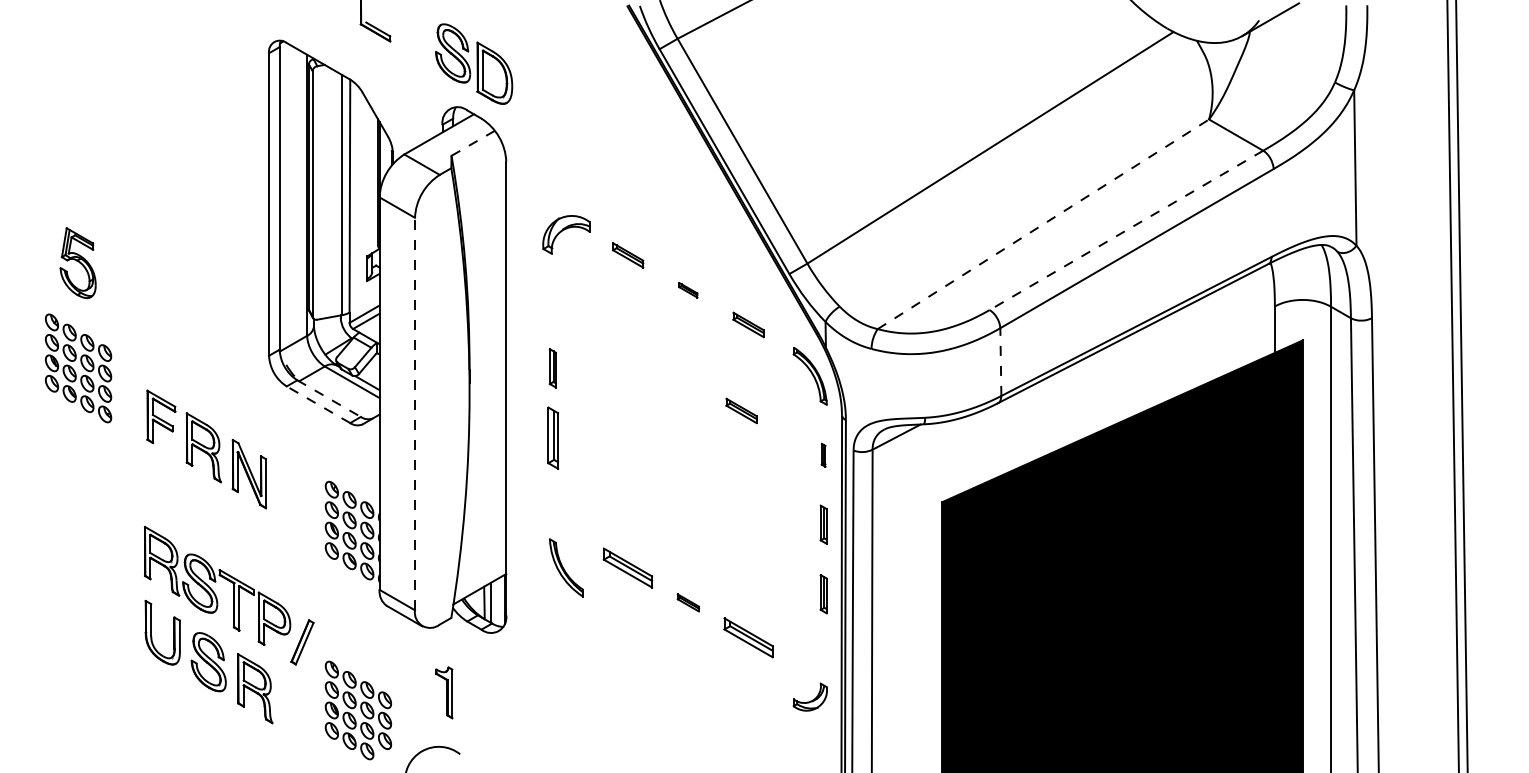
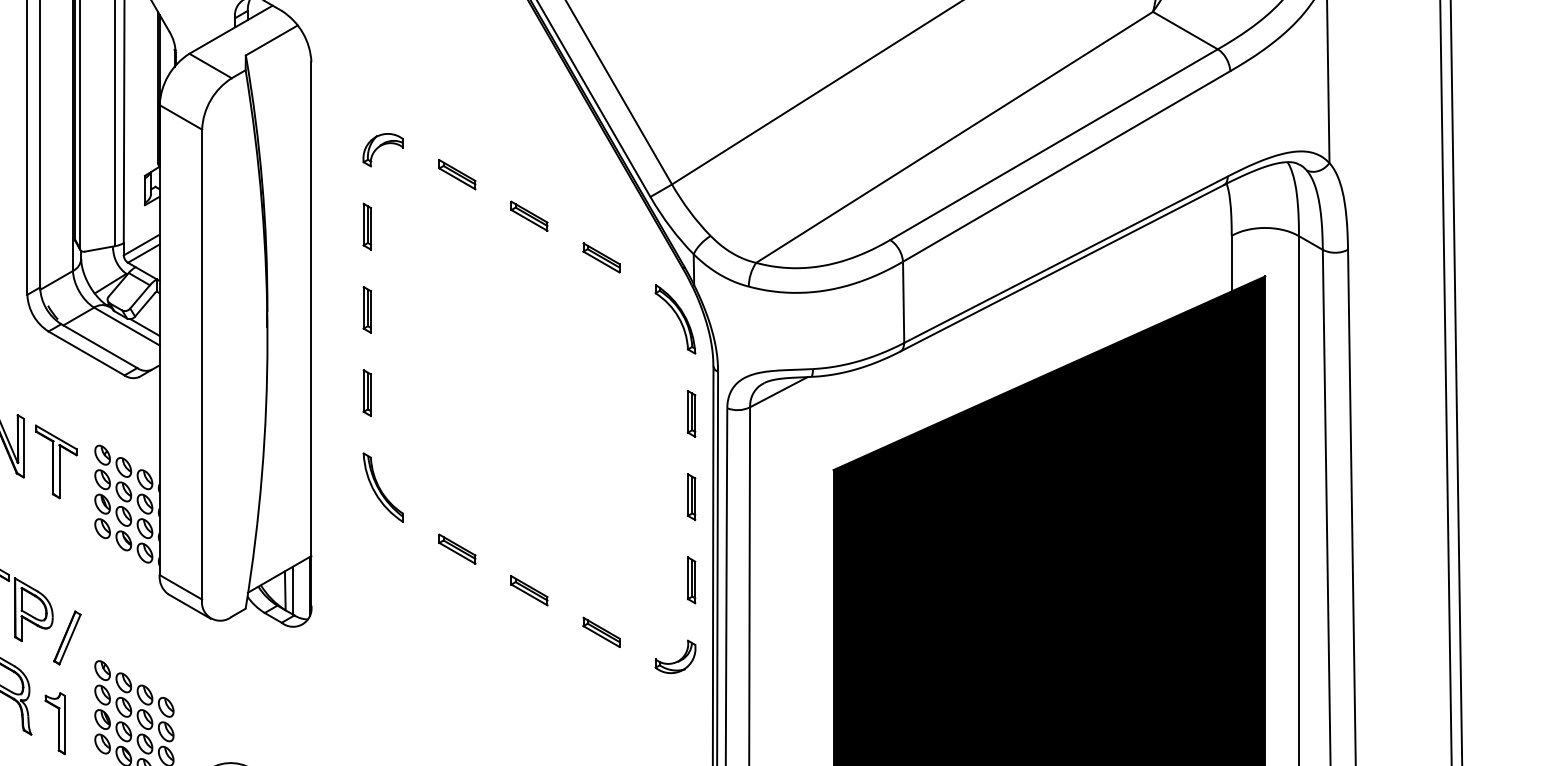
line: (473, 143) -> (272, 40), dashed -> solid
line: (1043, 224) -> (954, 137), dashed -> solid
line: (1126, 230) -> (1054, 144), dashed -> solid
part: (565, 234) -> (382, 149), size x0.71
part: (688, 290) -> (529, 216), size x1.67
part: (552, 298) -> (366, 226), added
line: (1000, 362) -> (903, 302), dashed -> solid
line: (329, 398) -> (99, 345), dashed -> solid
line: (318, 404) -> (86, 353), dashed -> solid
part: (741, 410) -> (593, 360), removed
line: (415, 413) -> (202, 363), dashed -> solid
part: (552, 437) -> (366, 392), size x0.62
part: (823, 455) -> (691, 414), size x1.67
part: (293, 495) -> (56, 462), added
part: (565, 567) -> (382, 487), moved
part: (628, 568) -> (457, 549), size x0.62
part: (688, 602) -> (529, 590), size x1.43
part: (748, 637) -> (601, 632), size x0.62
part: (444, 692) -> (55, 723), moved
part: (809, 696) -> (674, 656), moved

